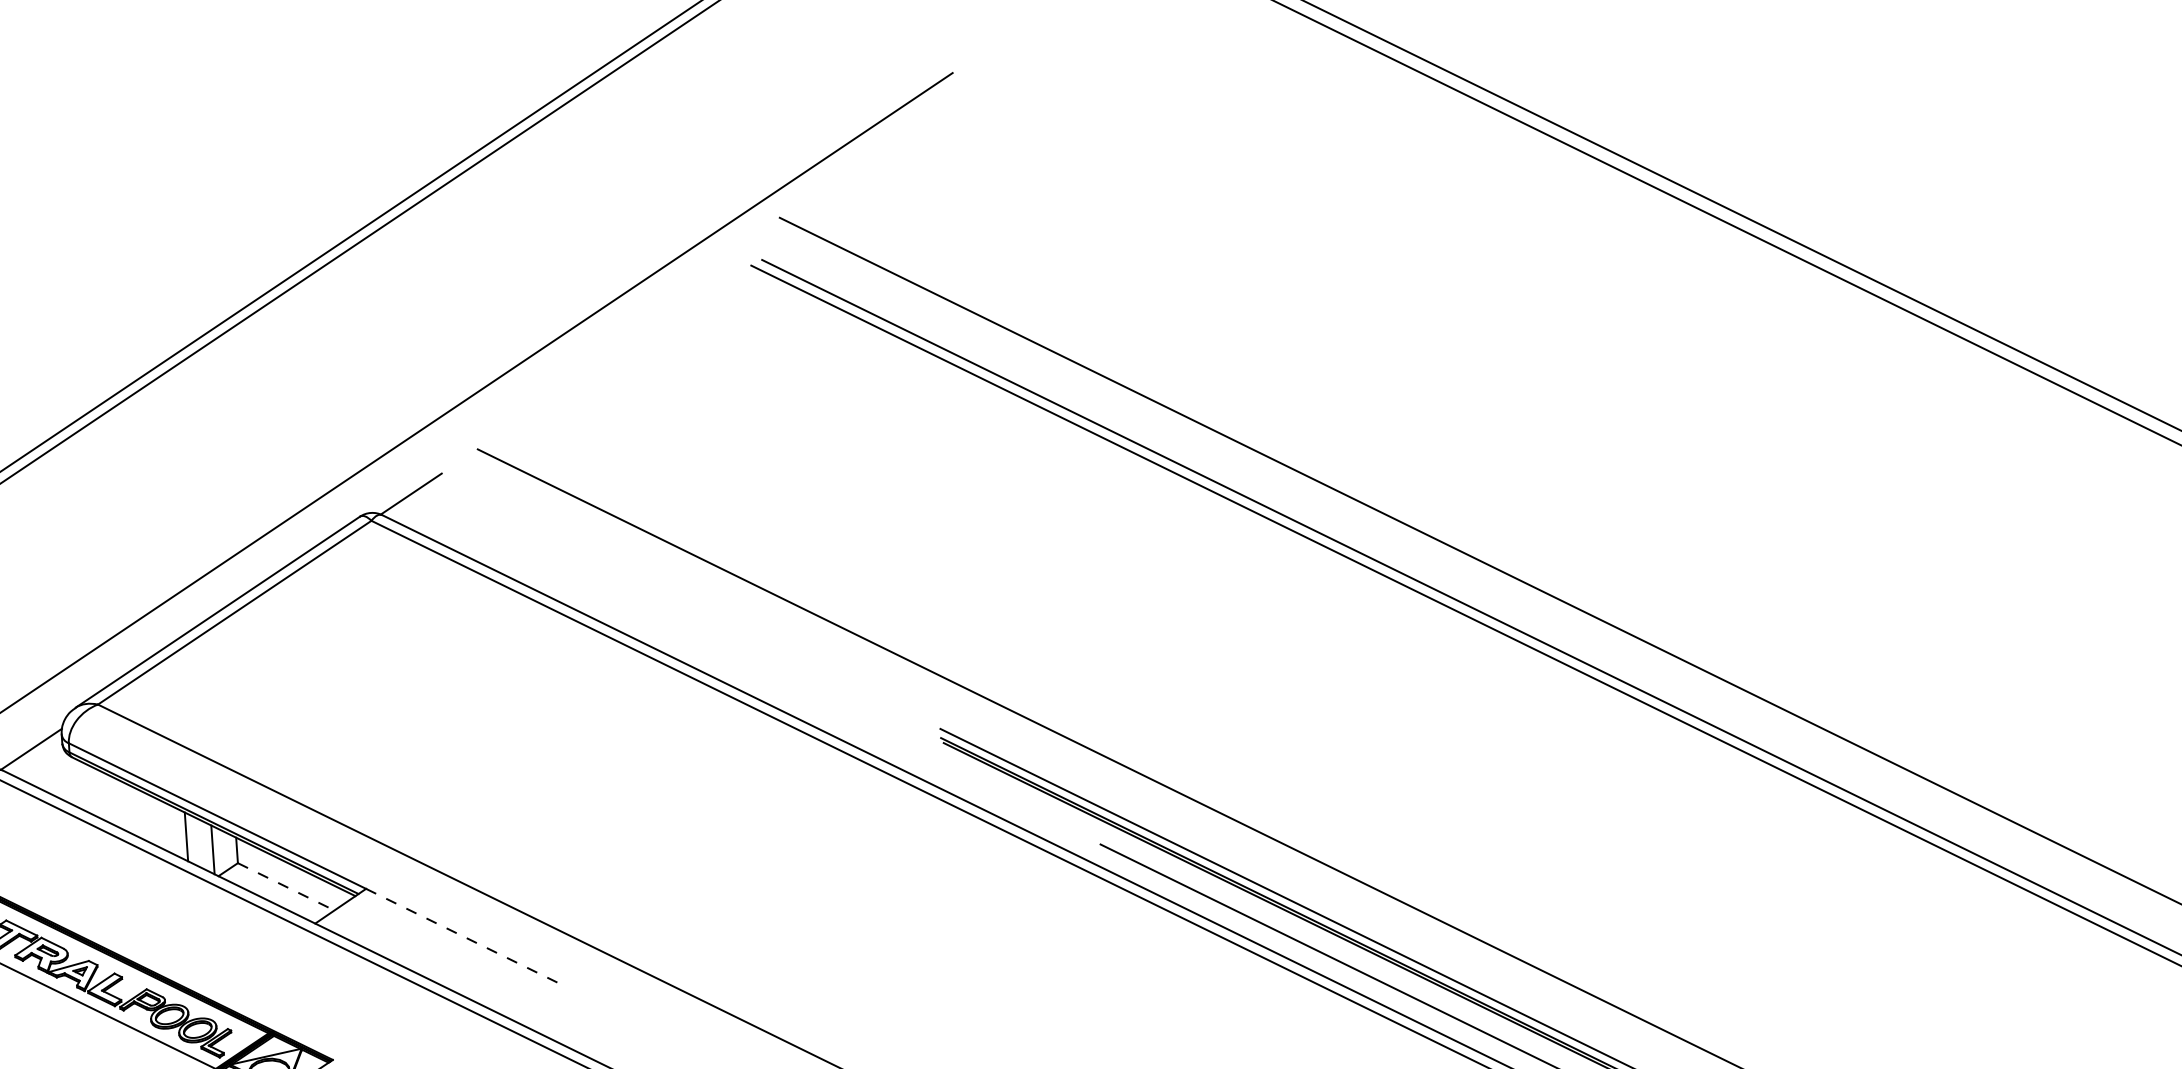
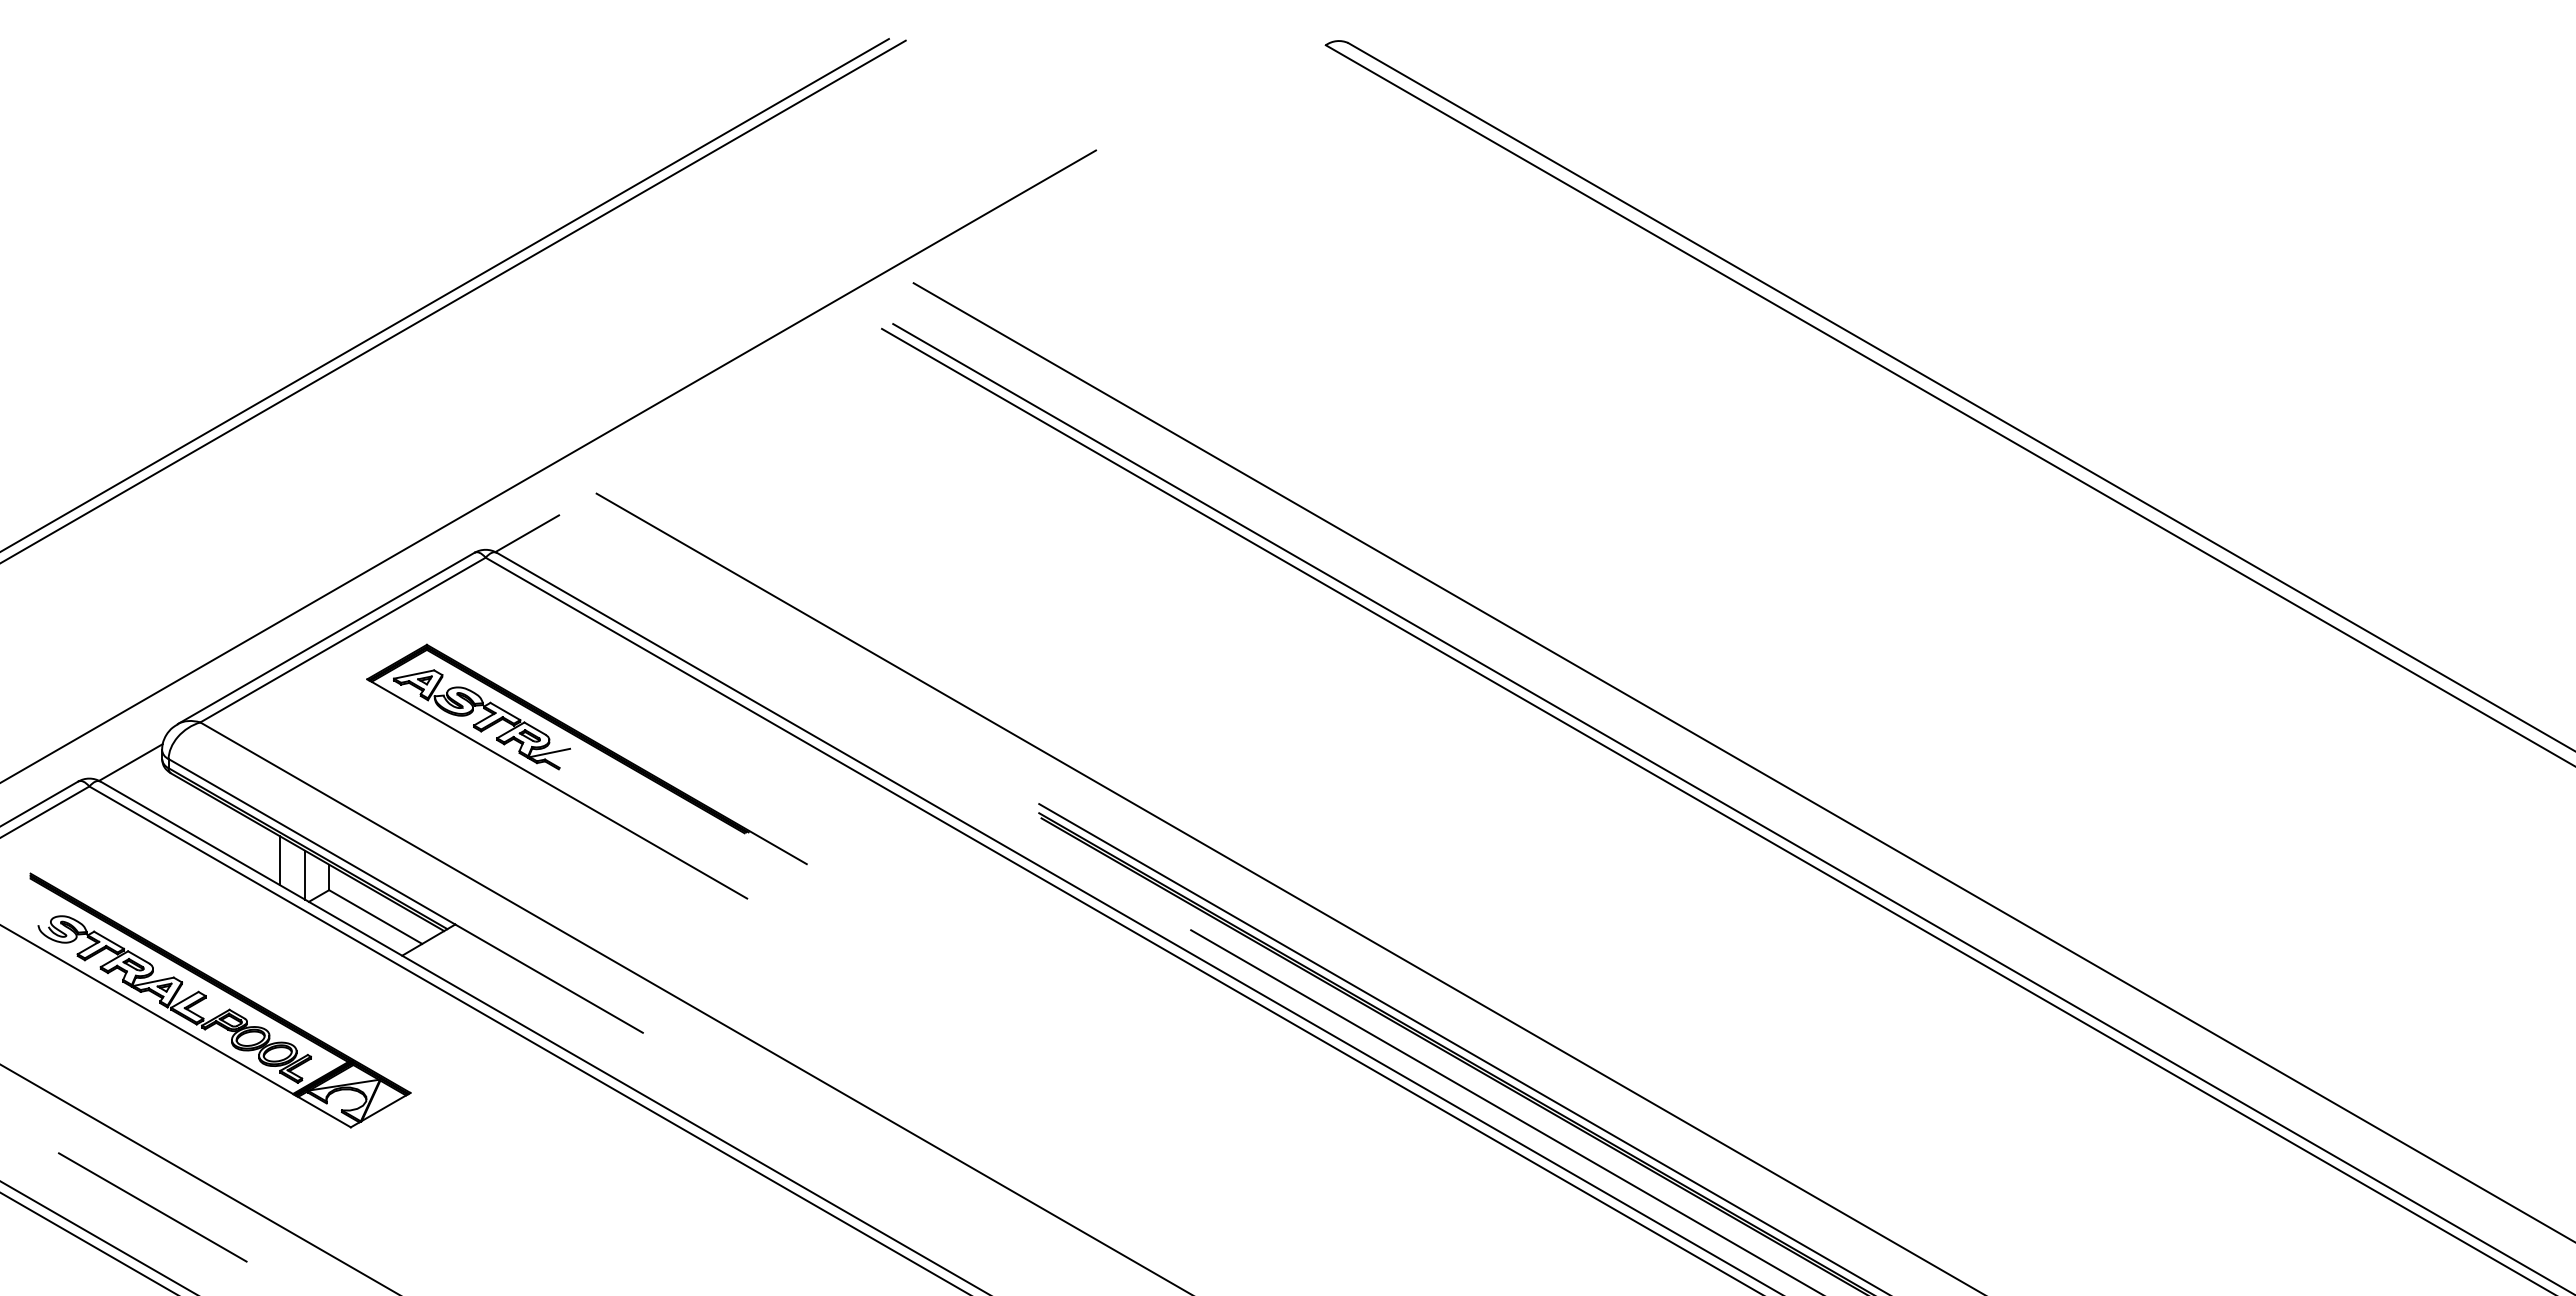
part: (499, 706) -> (600, 751), added
line: (286, 887) -> (375, 917), dashed -> solid
line: (463, 936) -> (549, 978), dashed -> solid

